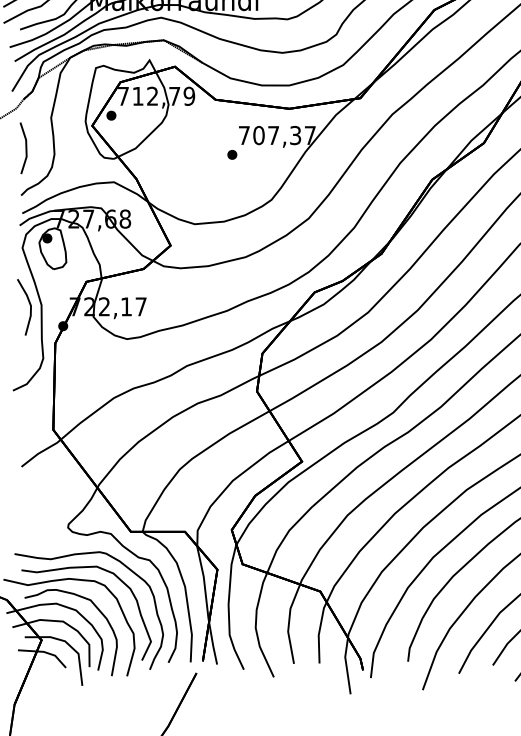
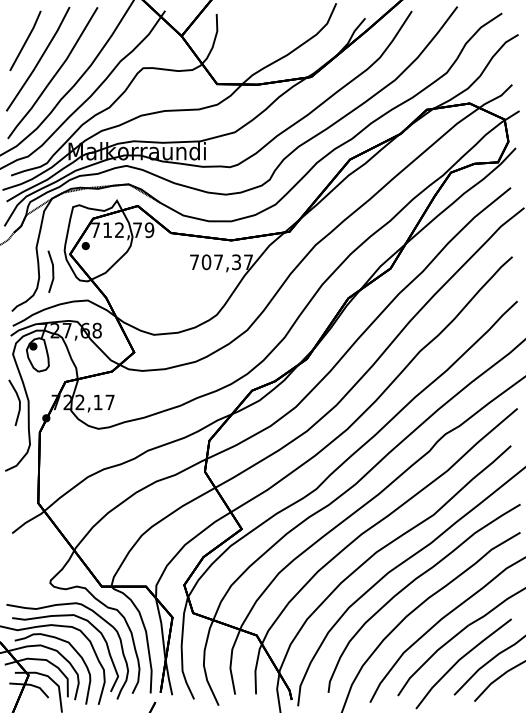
line: (25, 148) -> (52, 271), moved
part: (232, 155) -> (184, 278), removed

